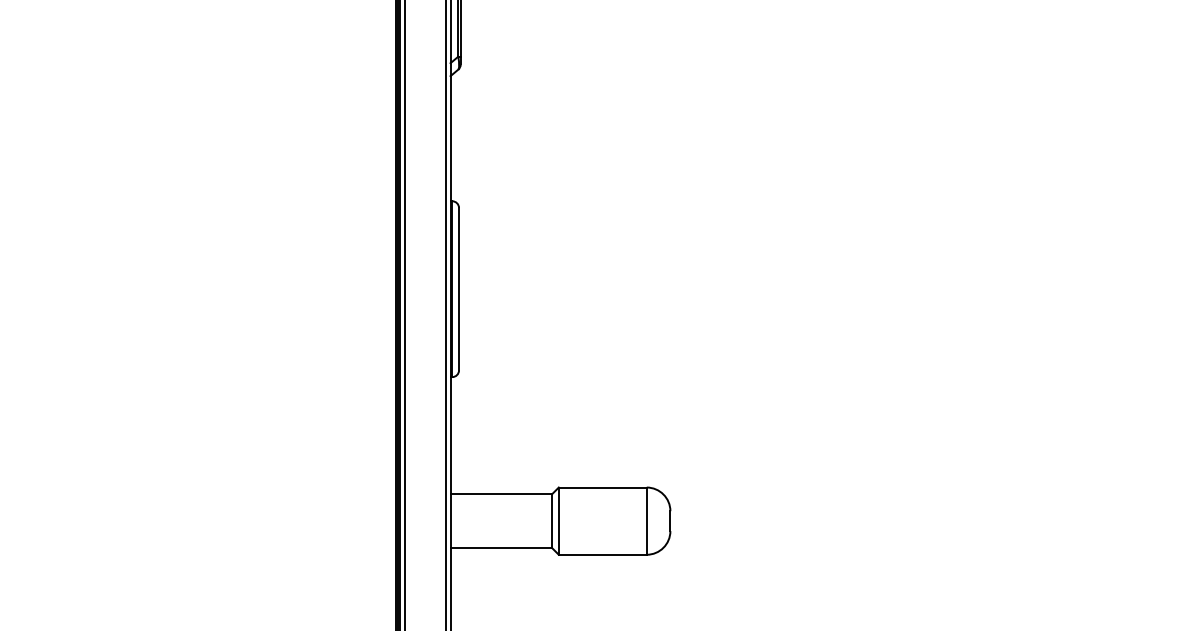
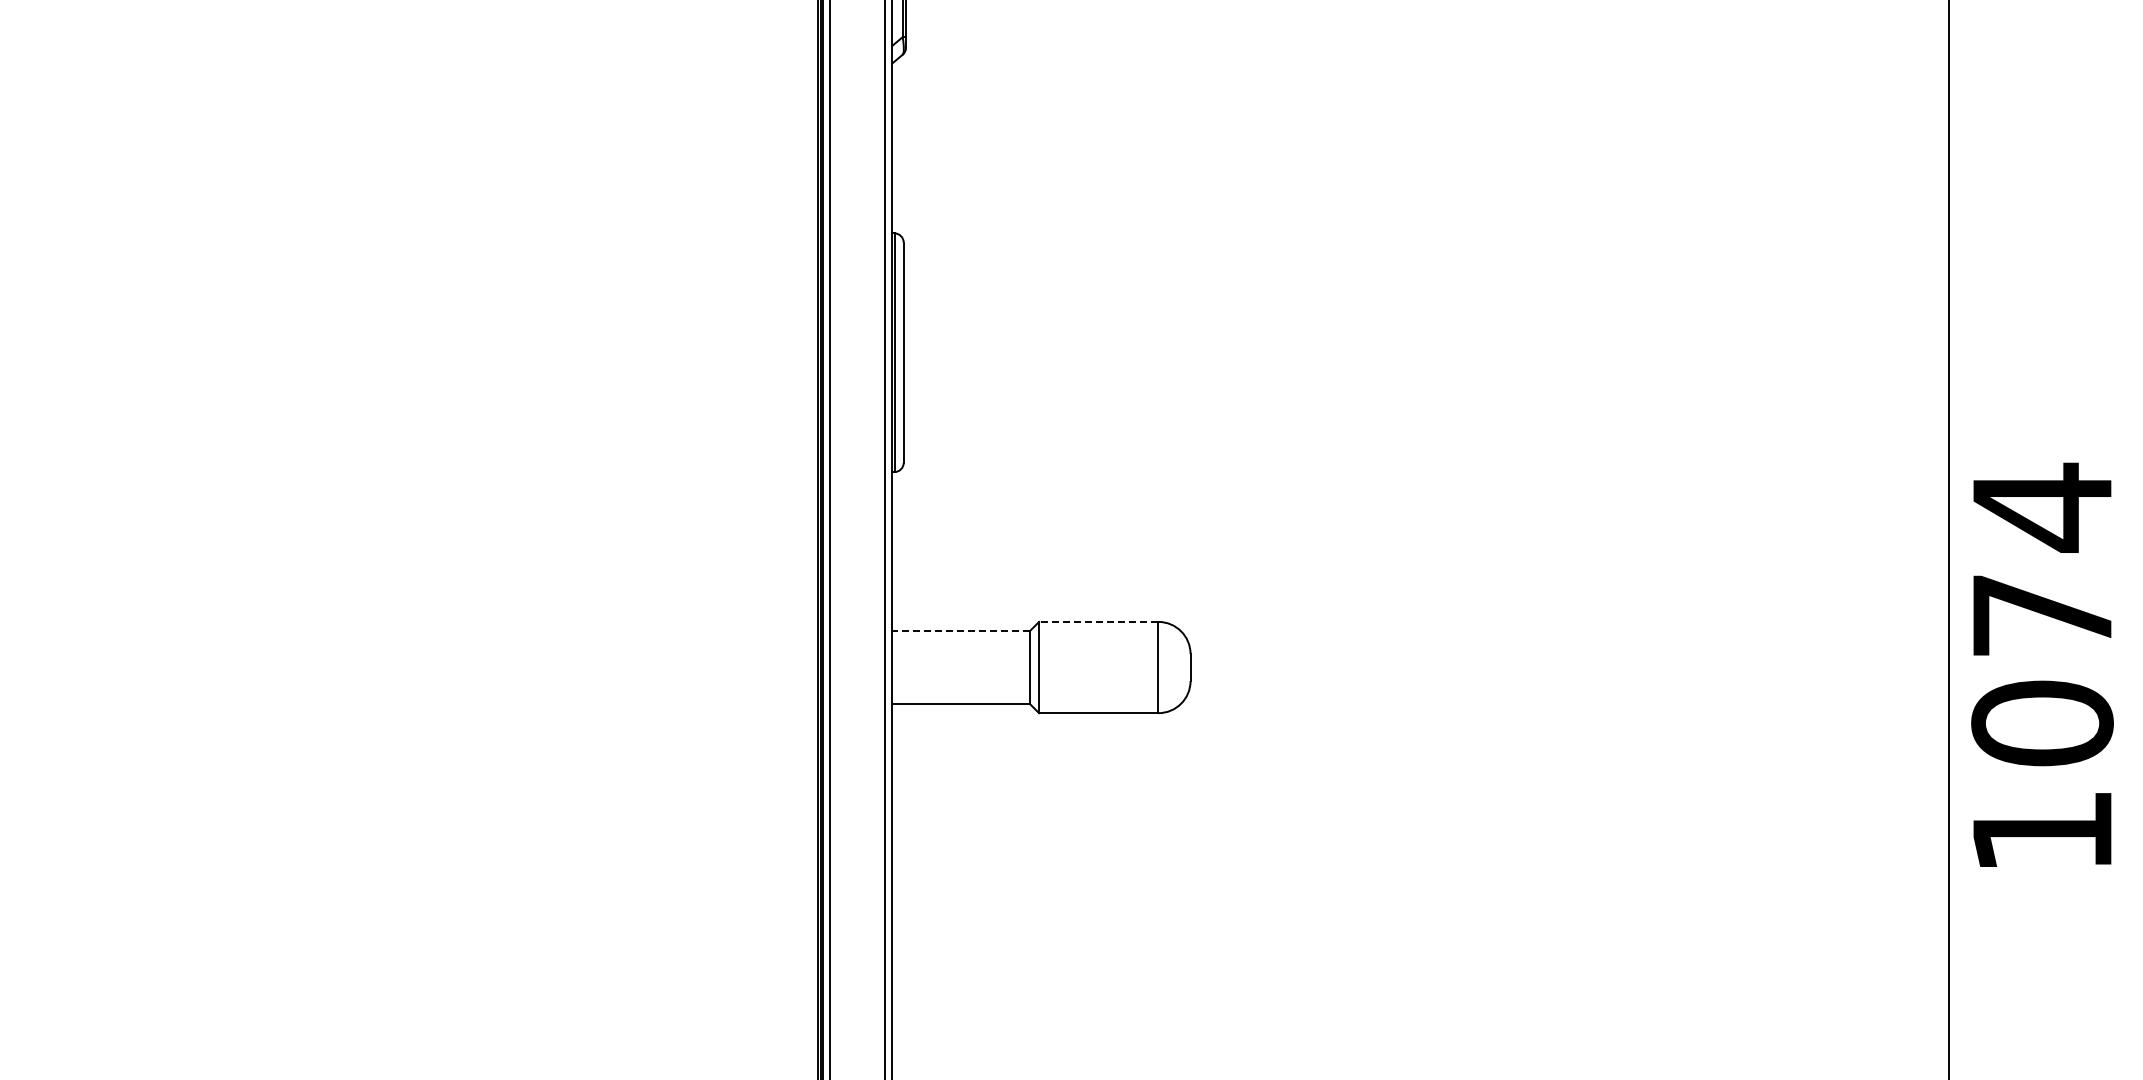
line: (602, 487) -> (1098, 621), solid -> dashed
line: (501, 494) -> (961, 631), solid -> dashed

